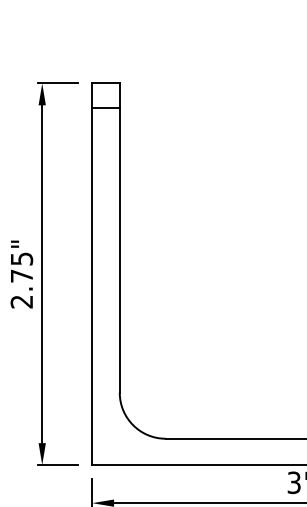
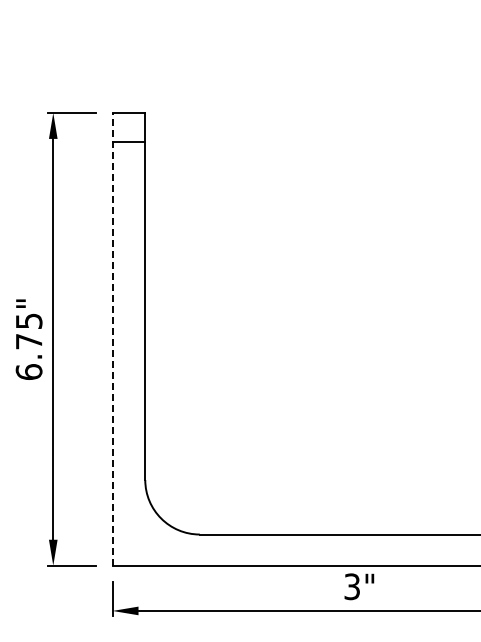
line: (92, 273) -> (112, 338), solid -> dashed
text: (21, 301) -> (28, 371), 2.75" -> 6.75"

